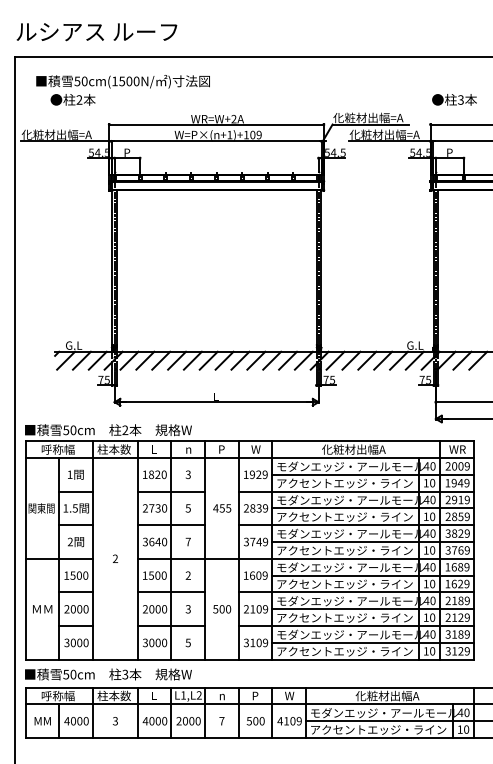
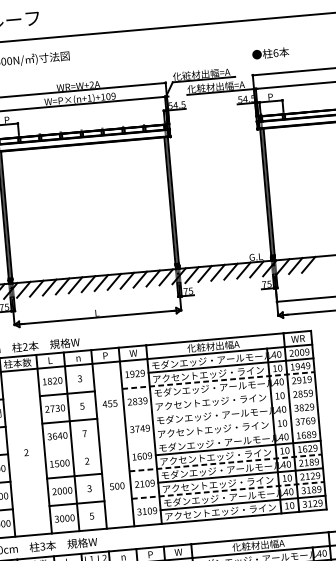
text: (460, 99) -> (275, 52), 3 -> 6
line: (356, 491) -> (218, 380), solid -> dashed
line: (373, 508) -> (233, 393), removed
line: (356, 525) -> (220, 408), removed
line: (373, 542) -> (236, 420), removed
line: (305, 558) -> (181, 438), removed
line: (356, 592) -> (225, 462), solid -> dashed
line: (356, 626) -> (228, 490), solid -> dashed

